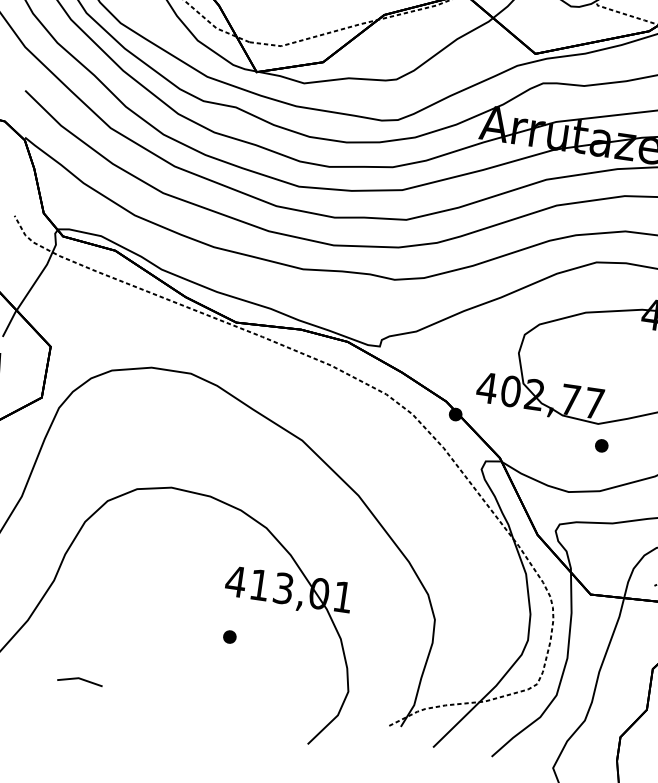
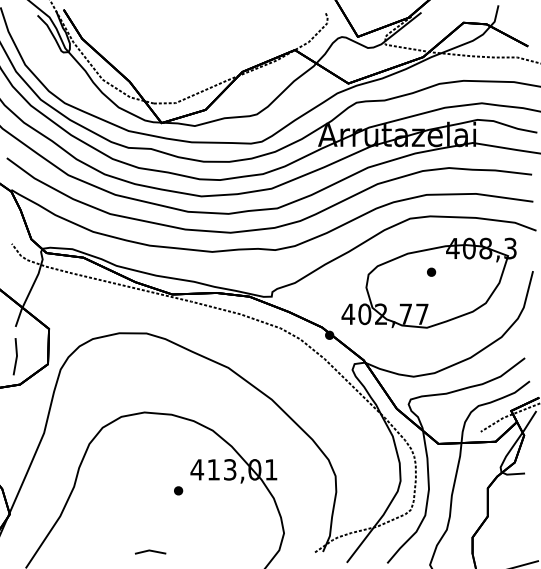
part: (601, 444) -> (431, 271), moved
part: (229, 636) -> (178, 490), moved
line: (80, 679) -> (150, 551), moved

